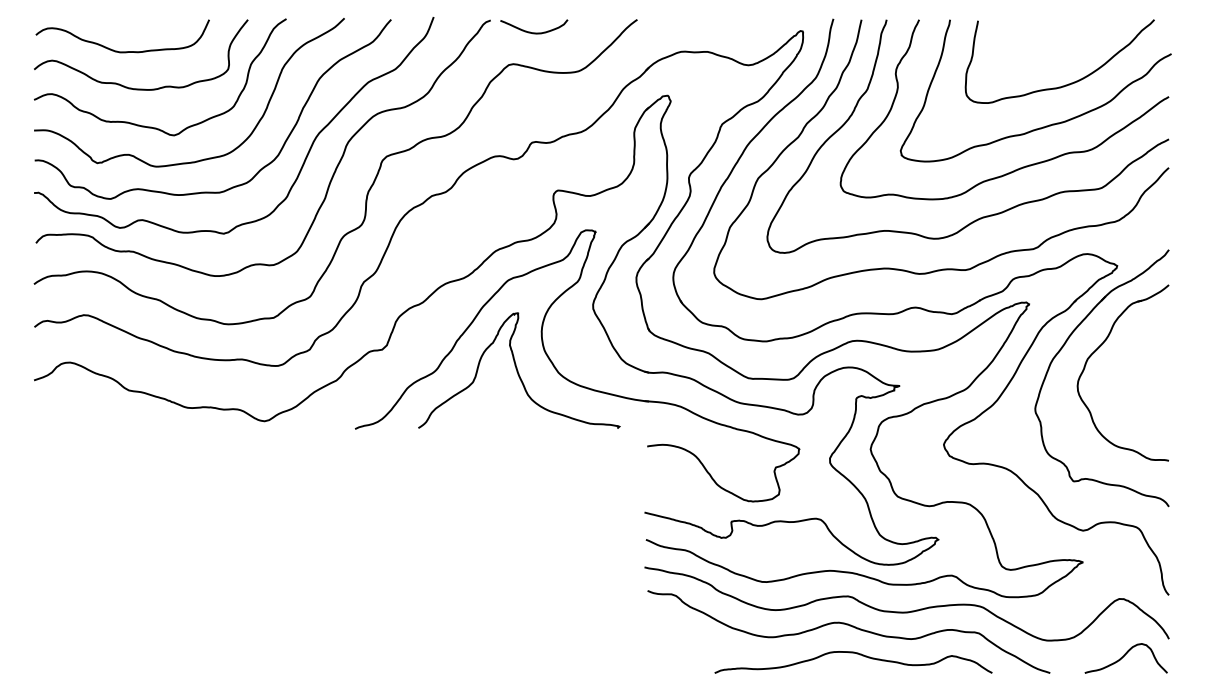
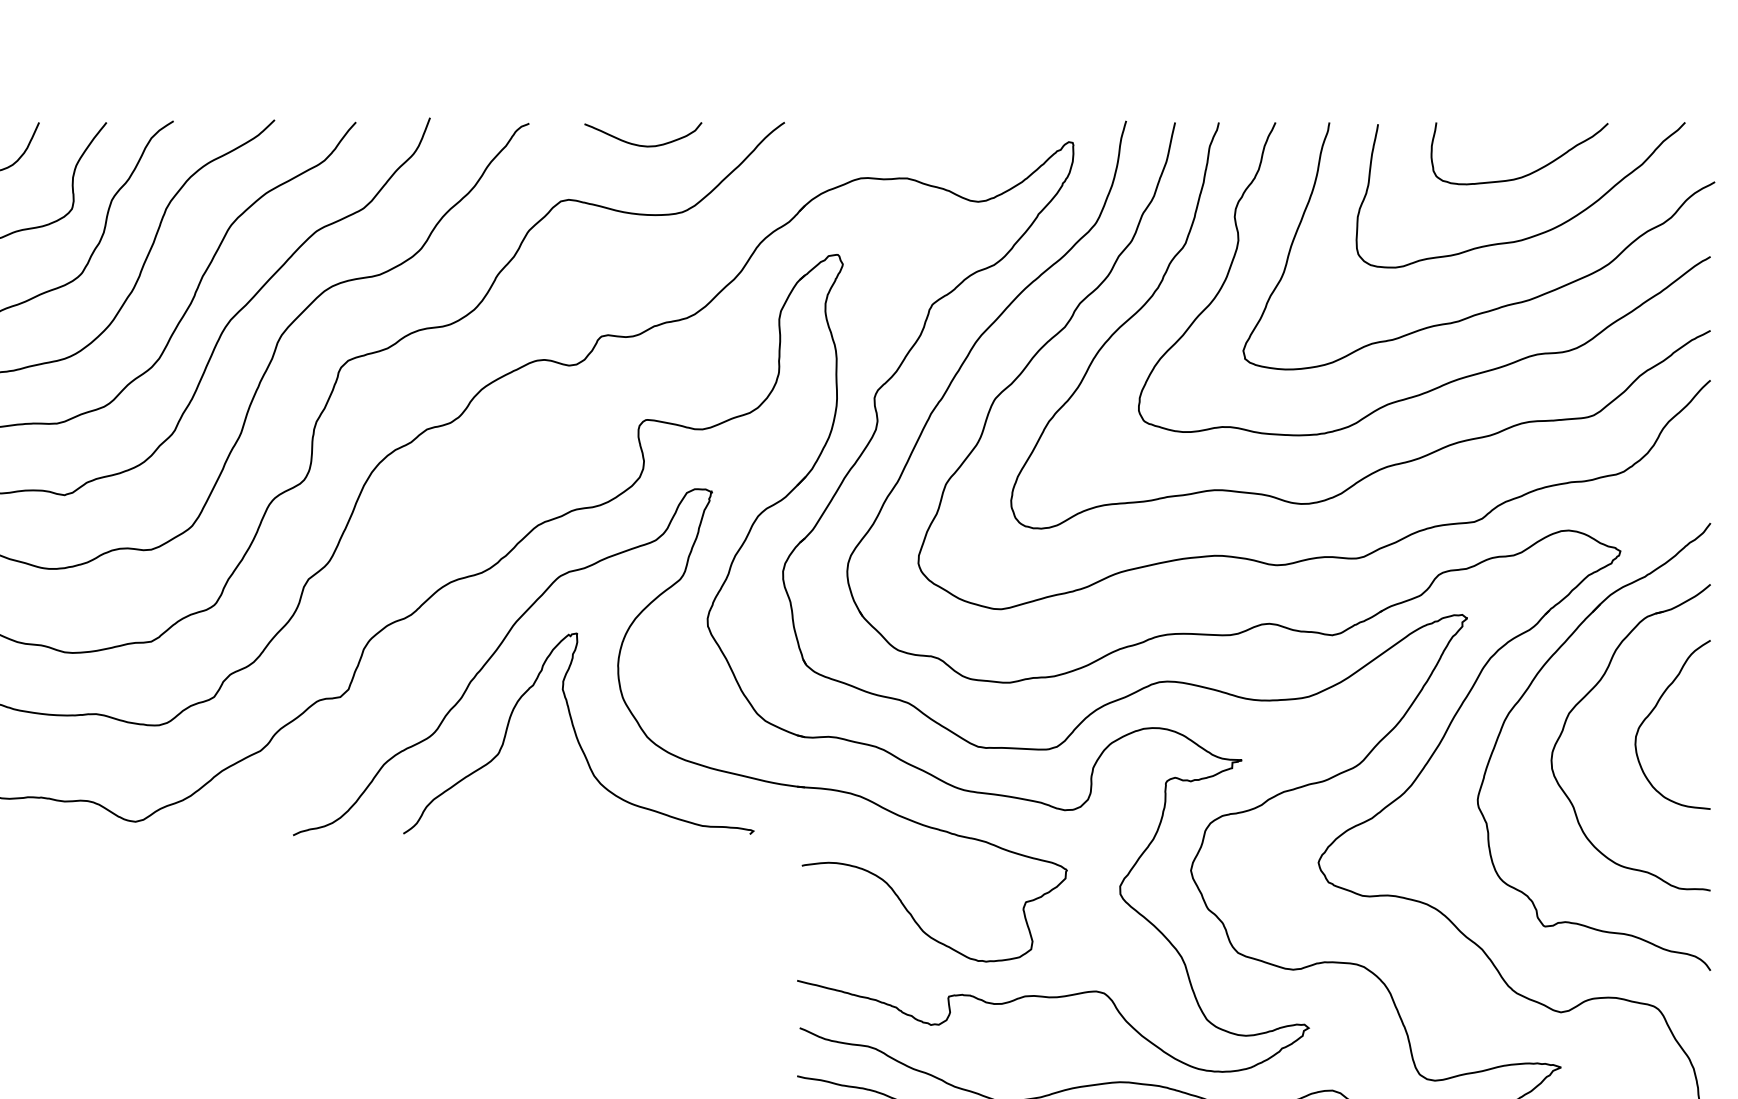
curve: (534, 32) -> (643, 144), moved
curve: (1064, 48) -> (1528, 172), added
curve: (1135, 359) -> (1652, 714), added

